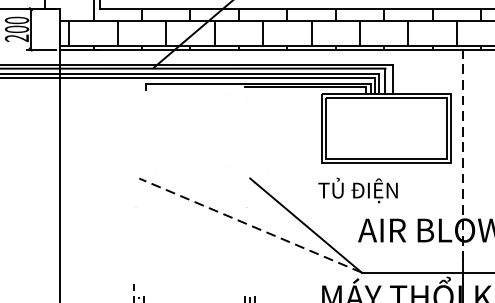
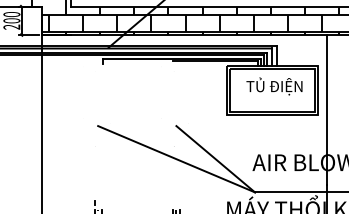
line: (462, 155) -> (326, 109), dashed -> solid
text: (358, 190) -> (274, 86), moved
line: (250, 225) -> (176, 159), dashed -> solid

